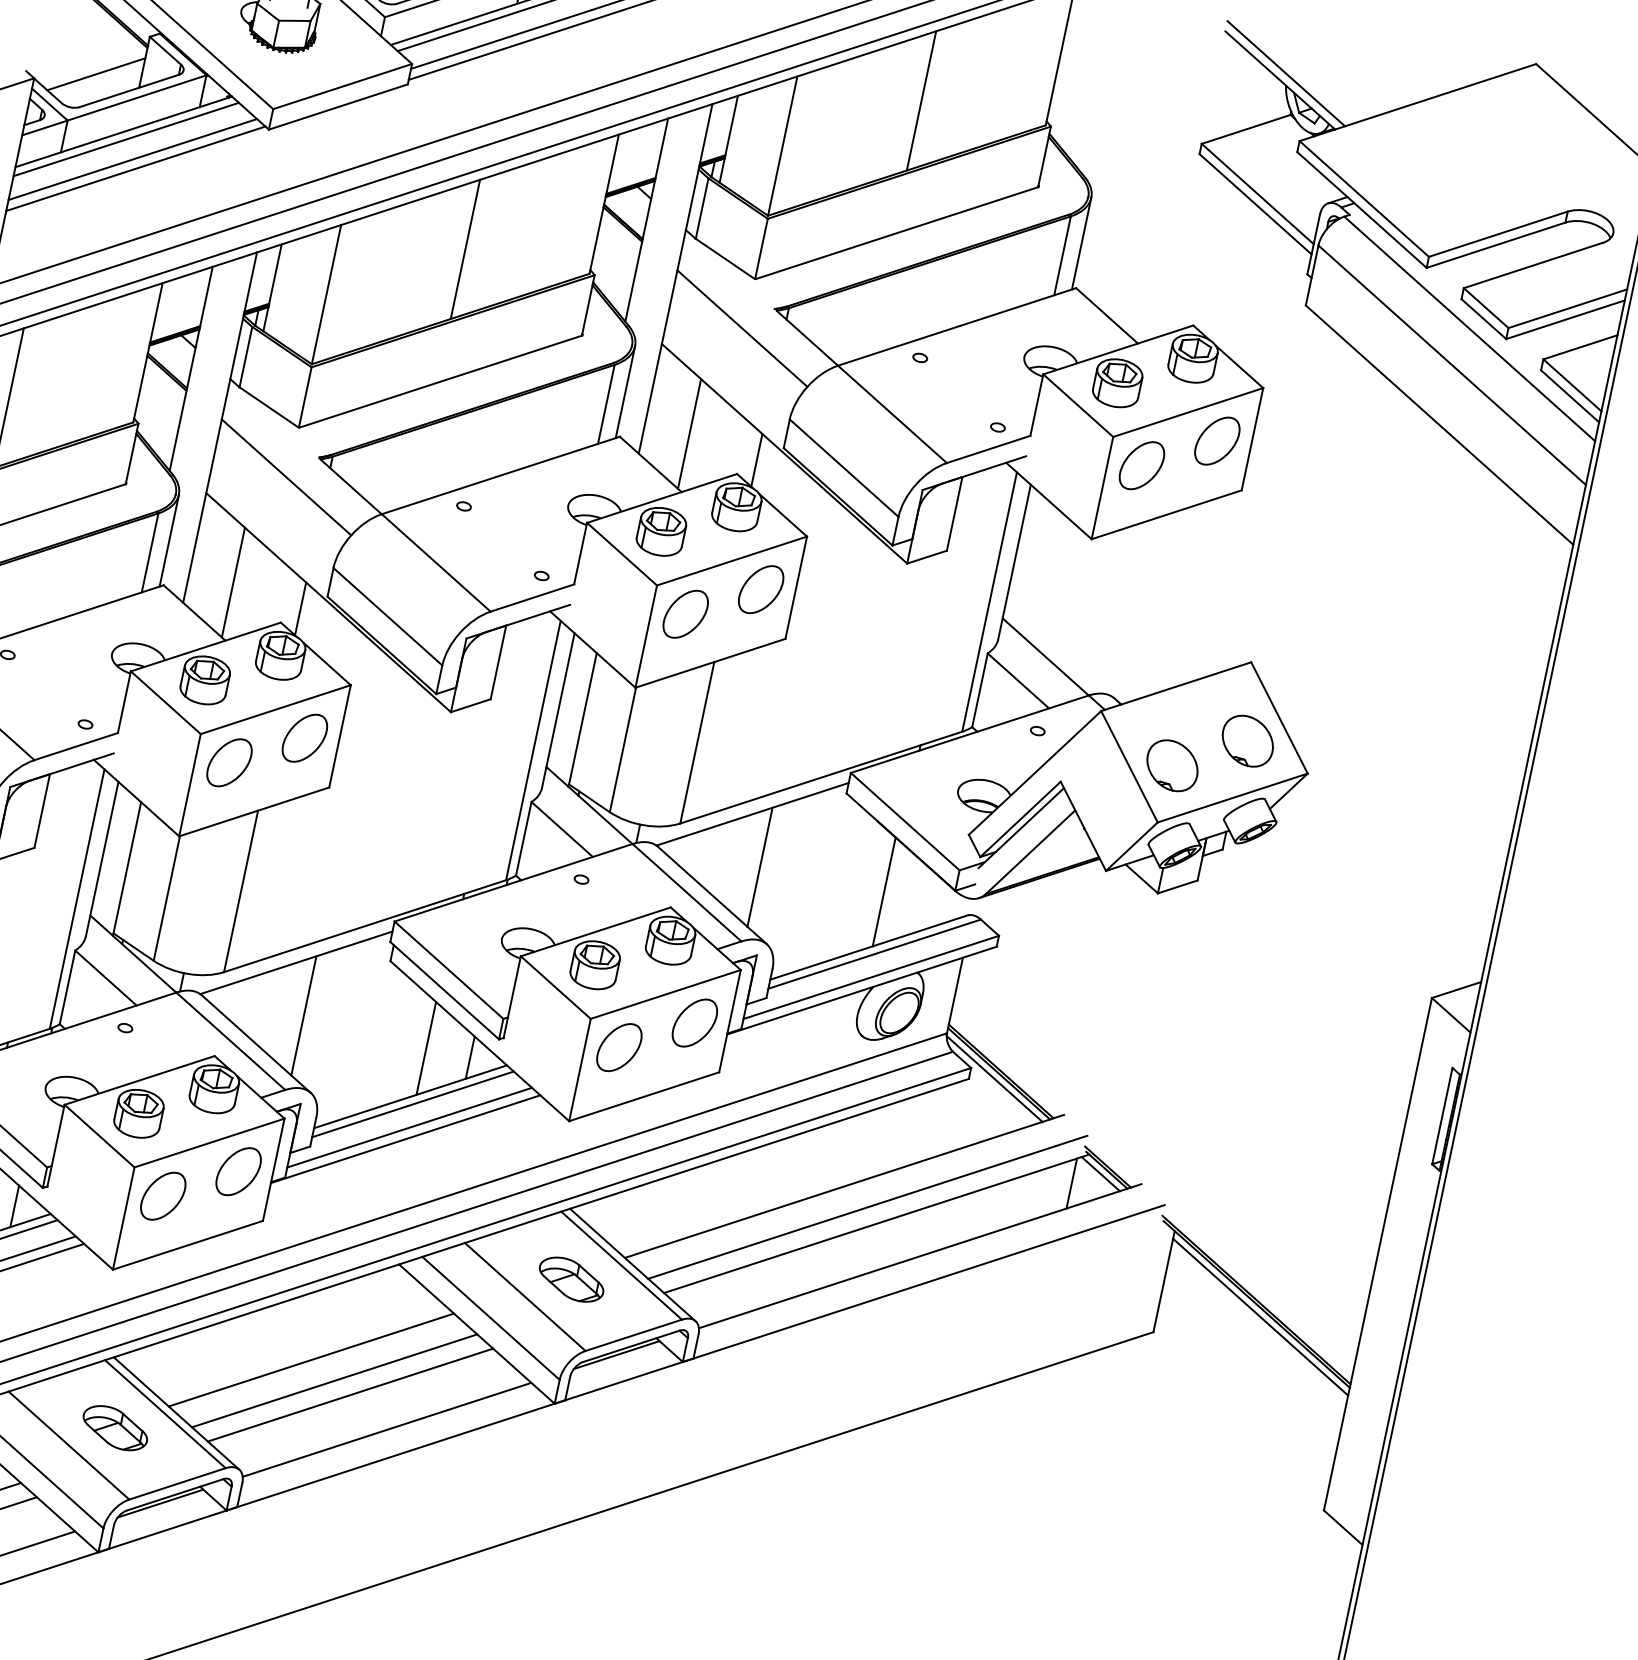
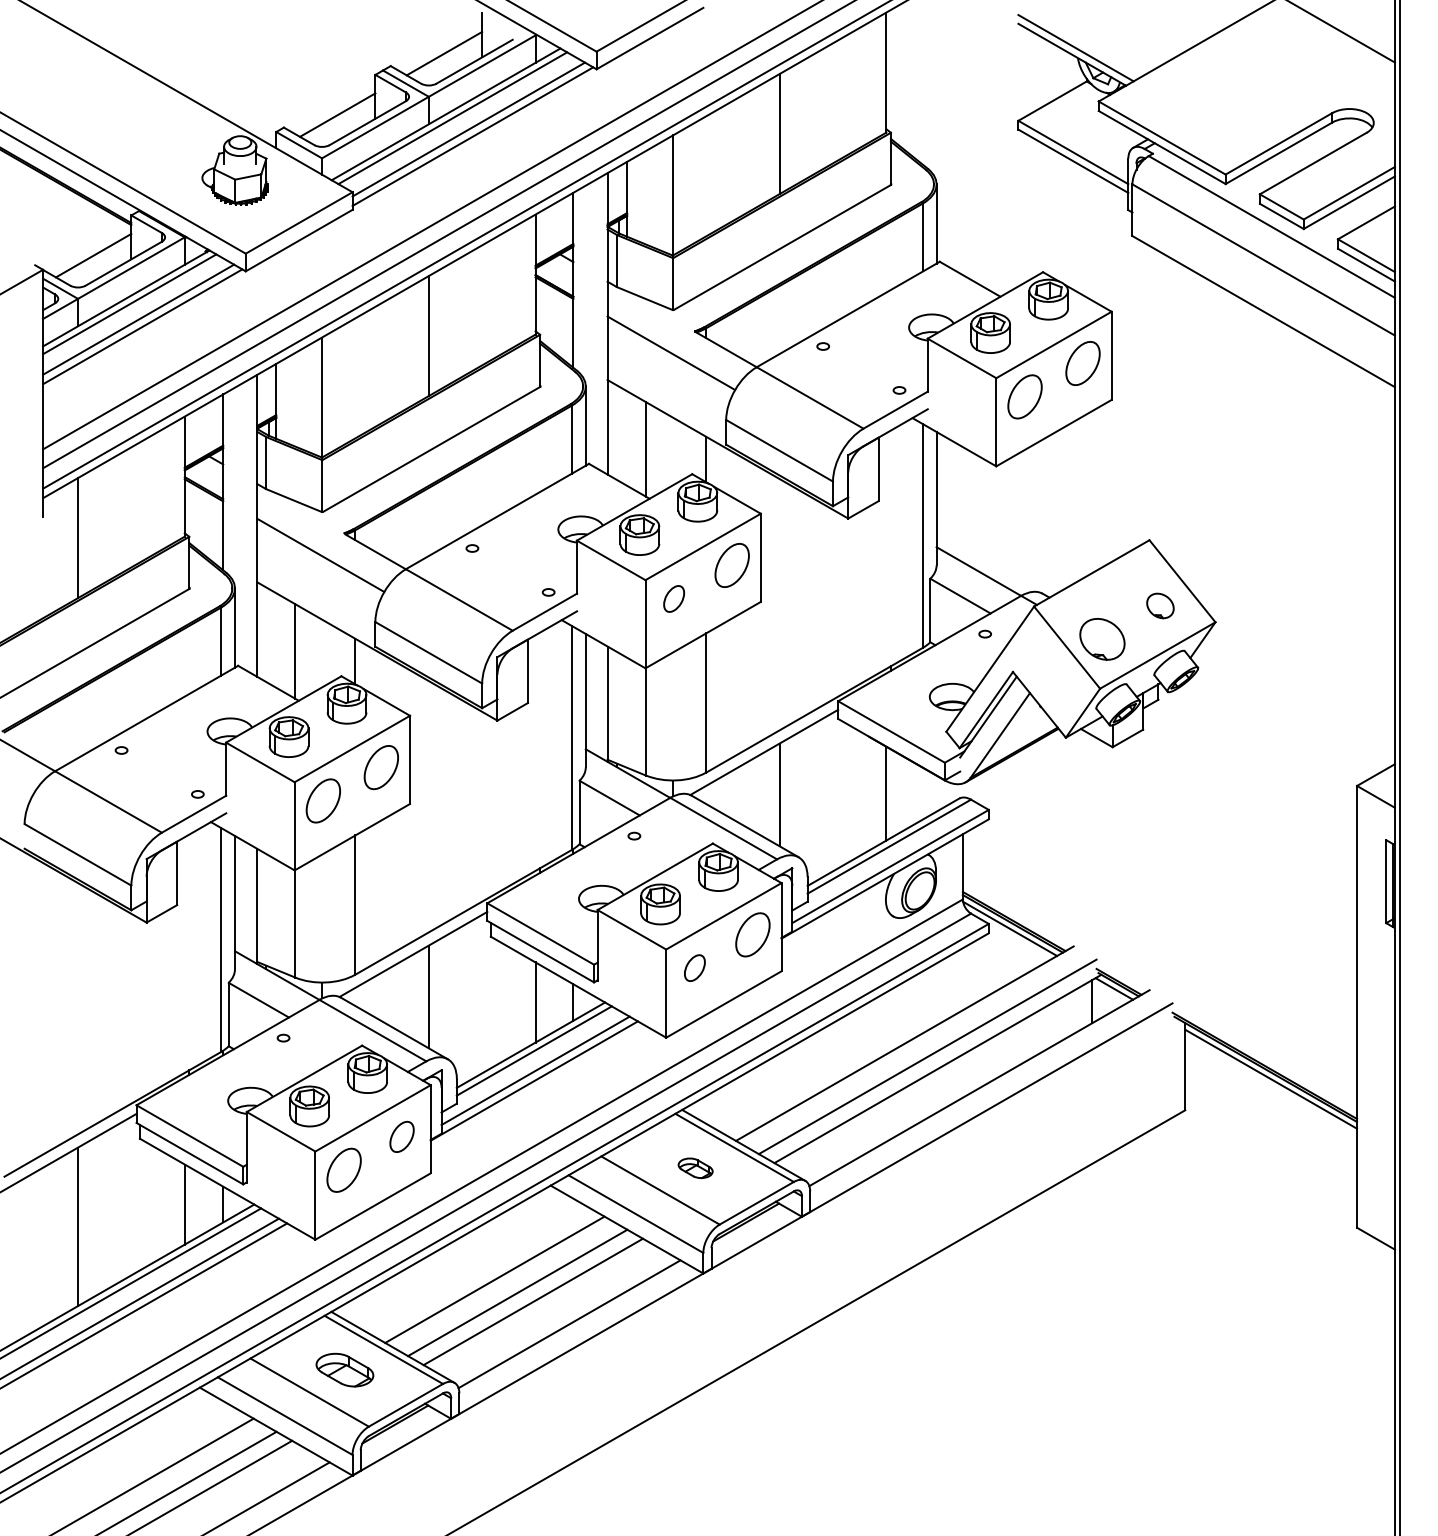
part: (684, 613) -> (673, 598), size x0.6
part: (1248, 740) -> (1160, 605), size x0.6
part: (619, 1046) -> (694, 967), size x0.6
part: (238, 1171) -> (401, 1136), size x0.7
part: (571, 1279) -> (695, 1168), size x0.6

